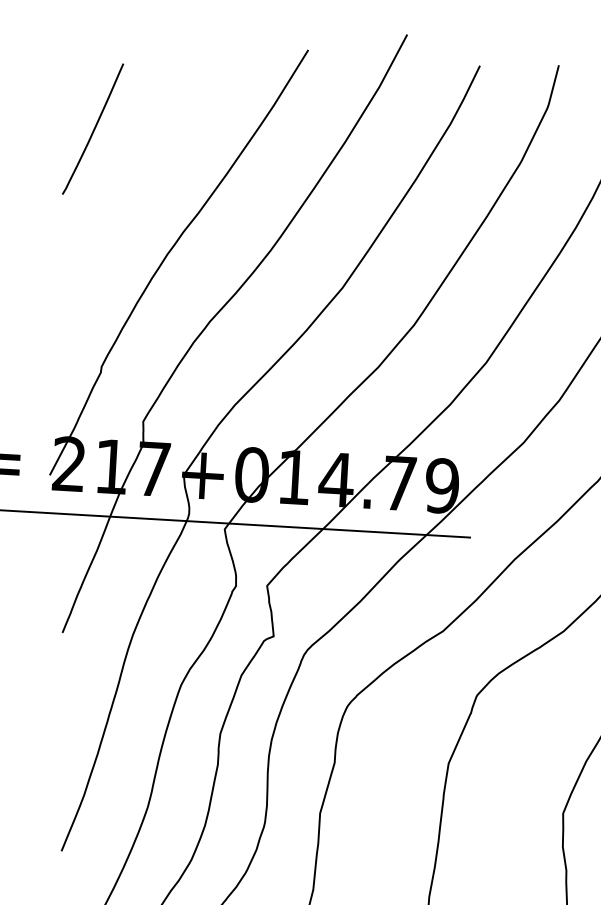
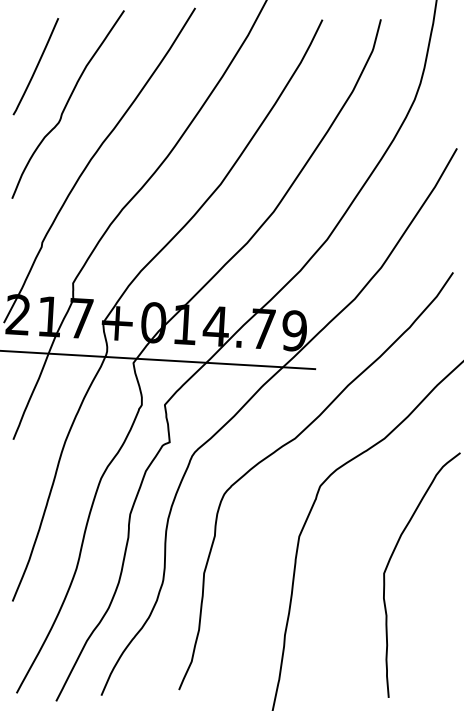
curve: (135, 180) -> (67, 104), added

